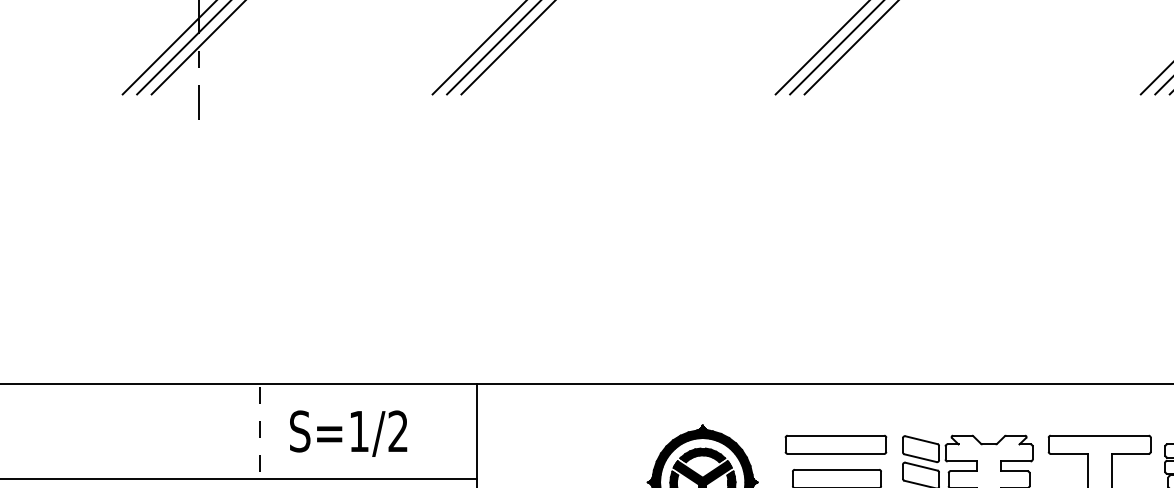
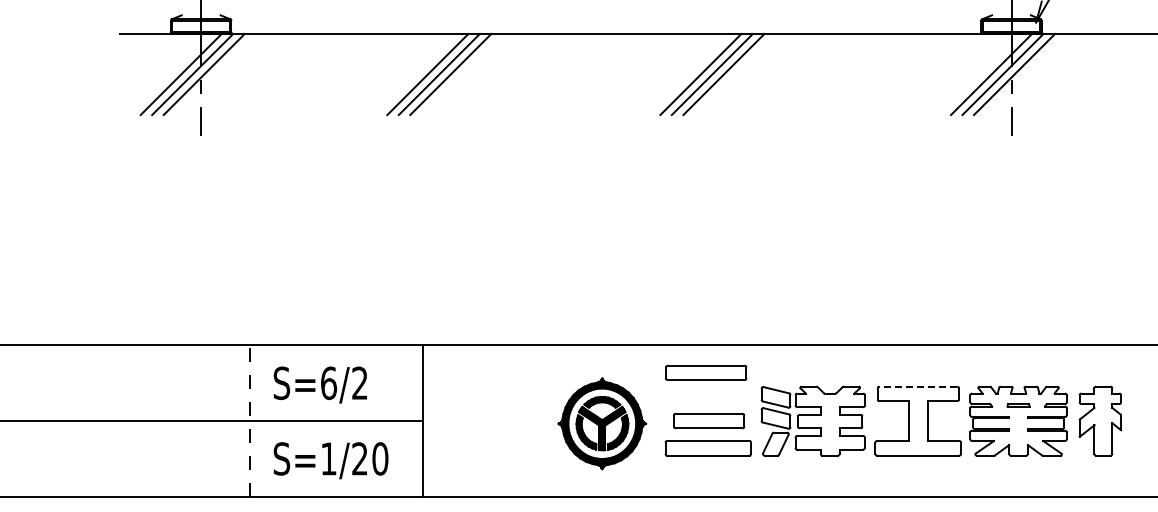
text: (359, 431) -> (329, 383), S=1/2 -> S=6/2
line: (1098, 435) -> (917, 386), solid -> dashed
part: (836, 444) -> (706, 372), moved

